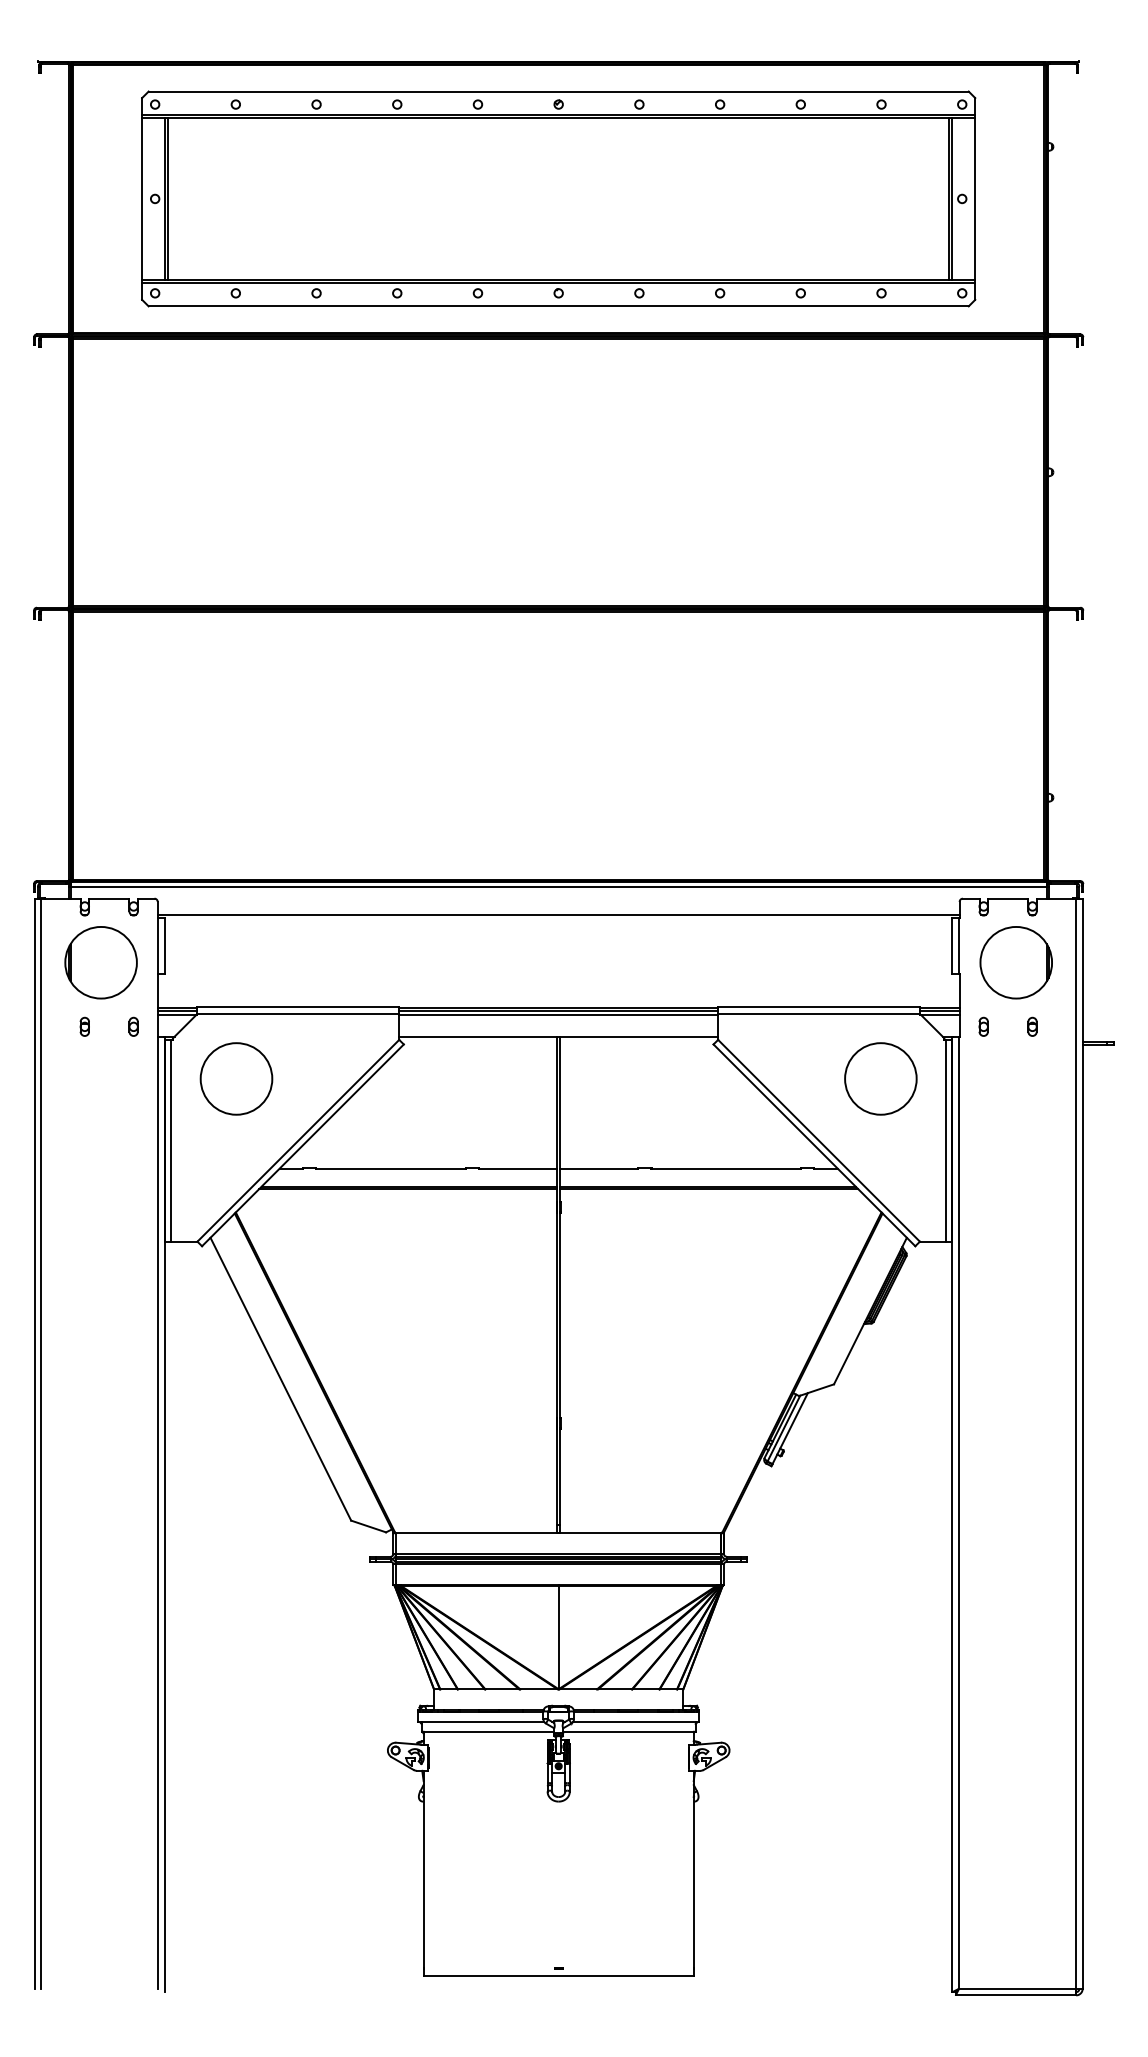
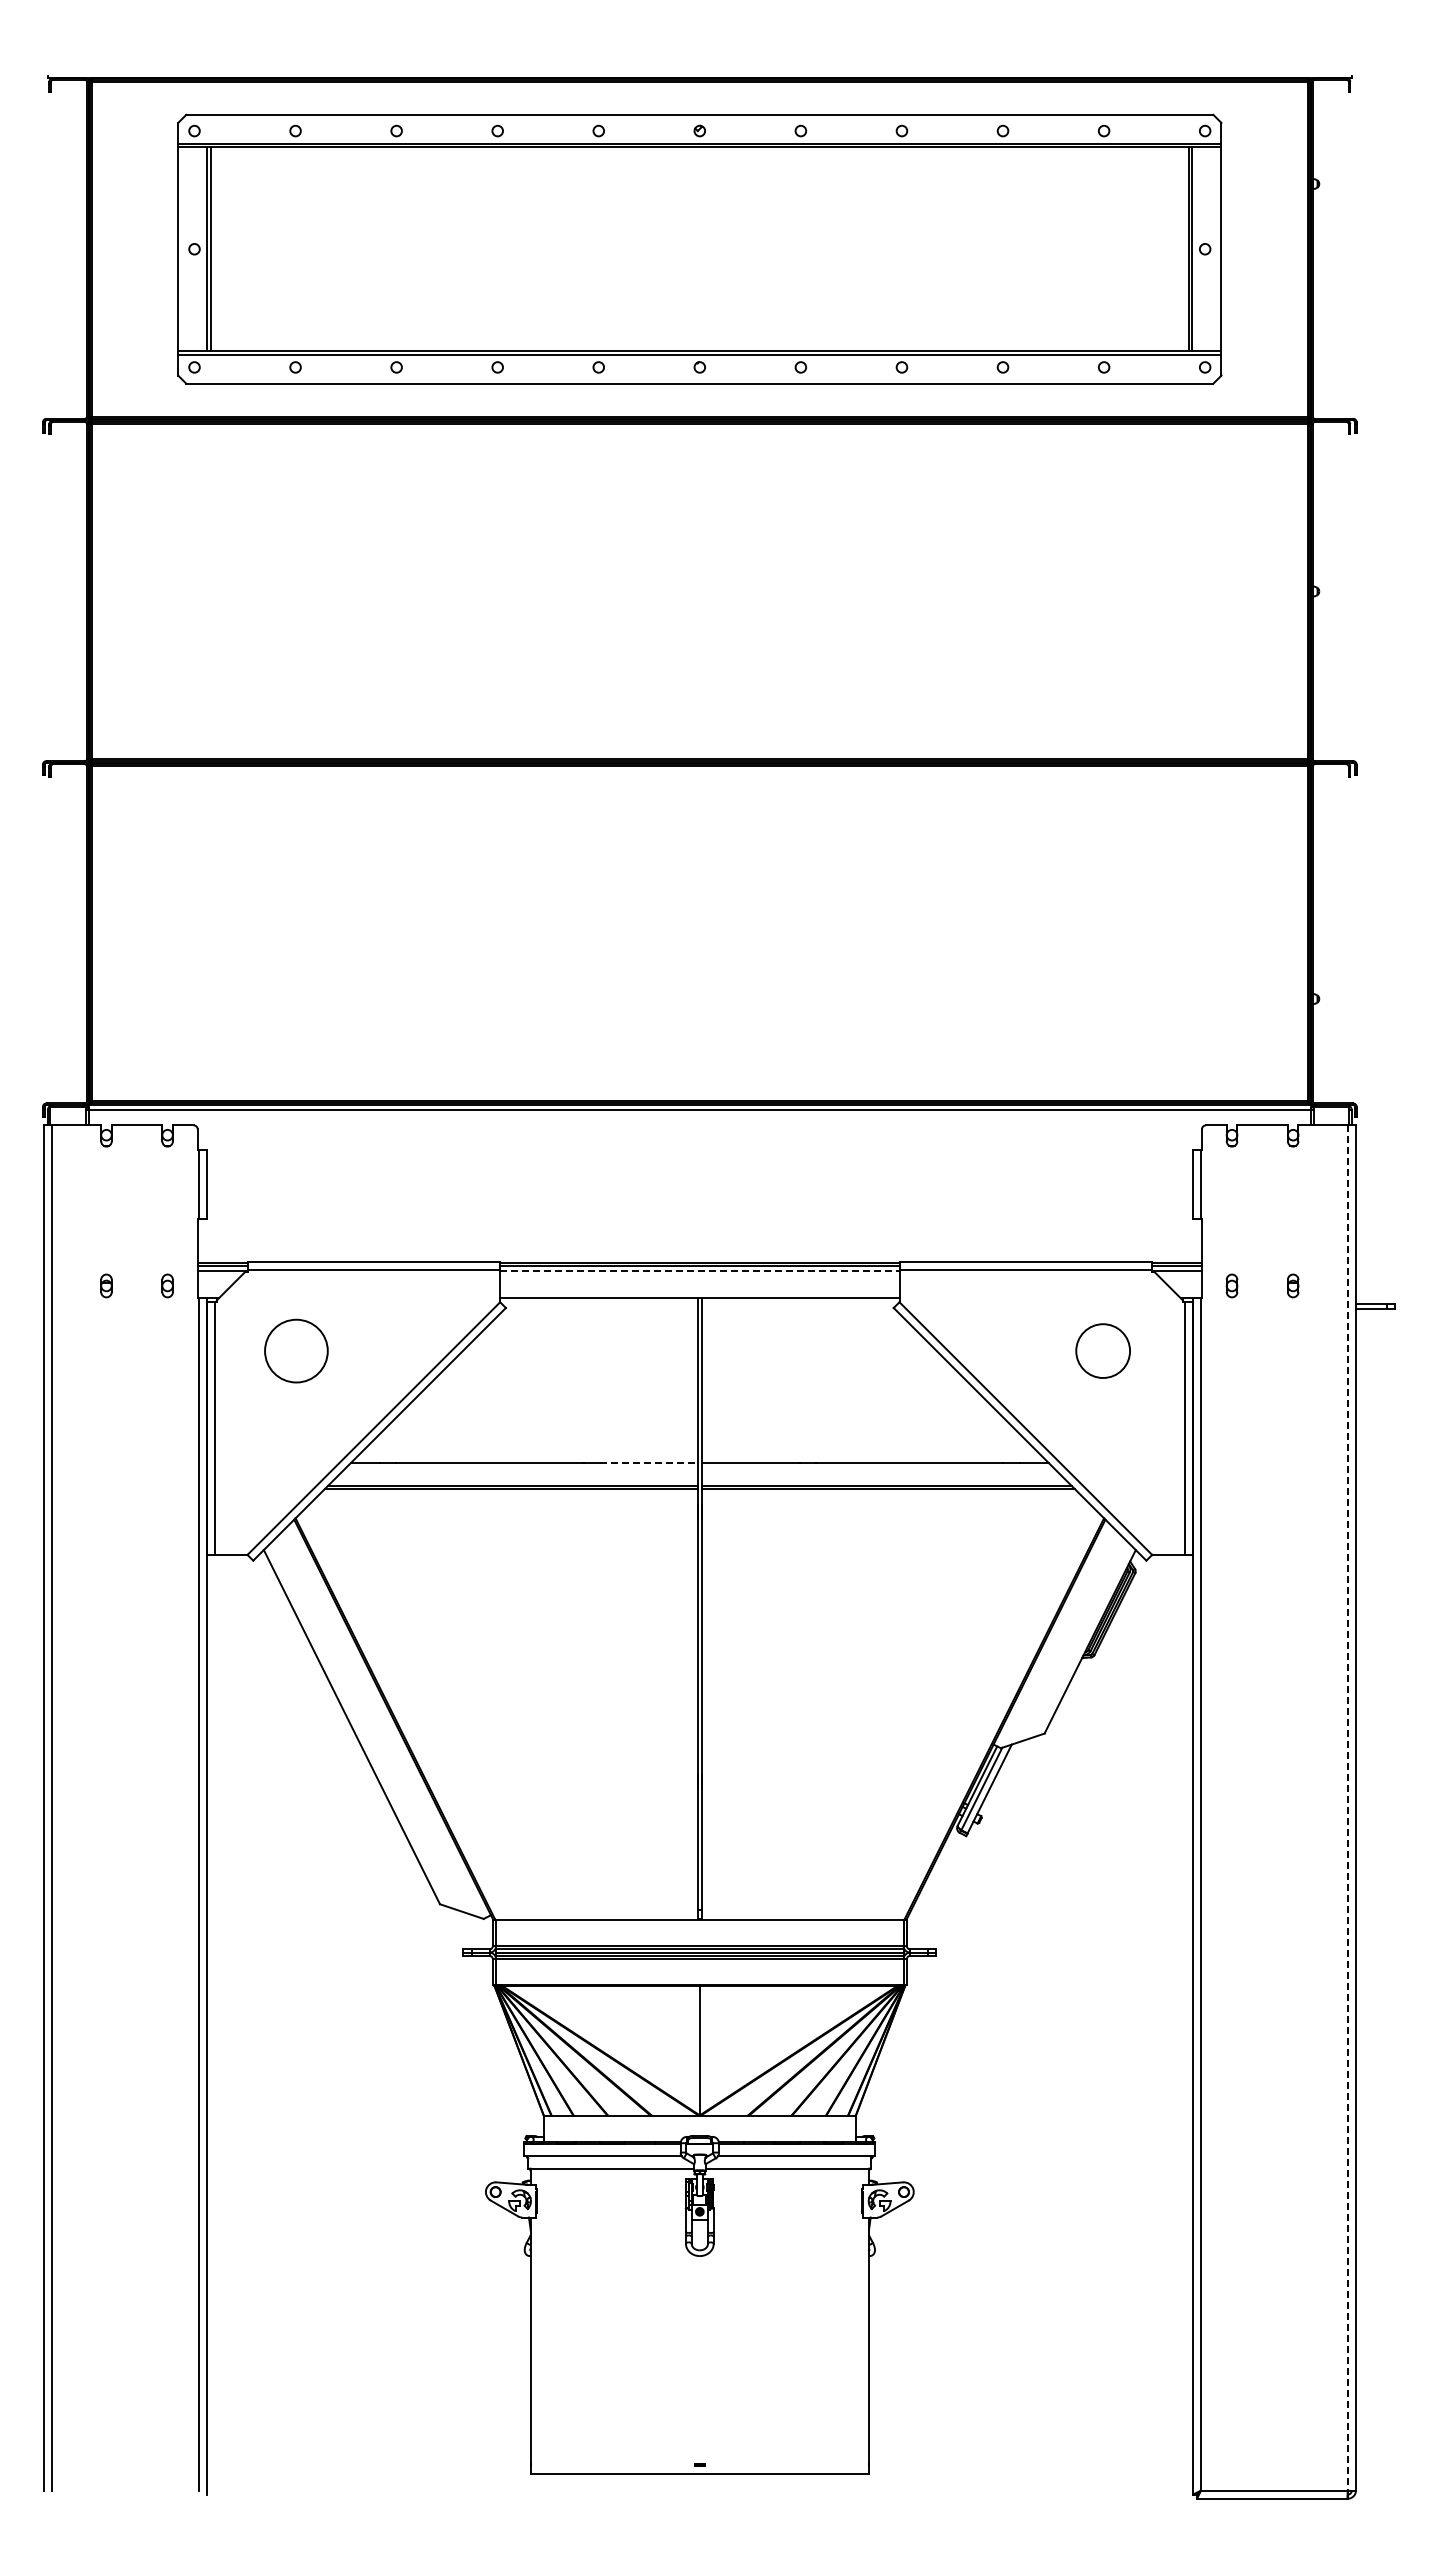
line: (558, 914) -> (699, 1145), removed
part: (100, 962) -> (126, 1205), removed
part: (1016, 962) -> (1272, 1205), removed
line: (558, 1014) -> (699, 1270), solid -> dashed
circle: (236, 1078) -> (296, 1350), size x0.7
circle: (880, 1078) -> (1102, 1350), size x0.6
line: (517, 1168) -> (648, 1463), solid -> dashed
line: (1075, 1444) -> (1347, 1808), solid -> dashed

